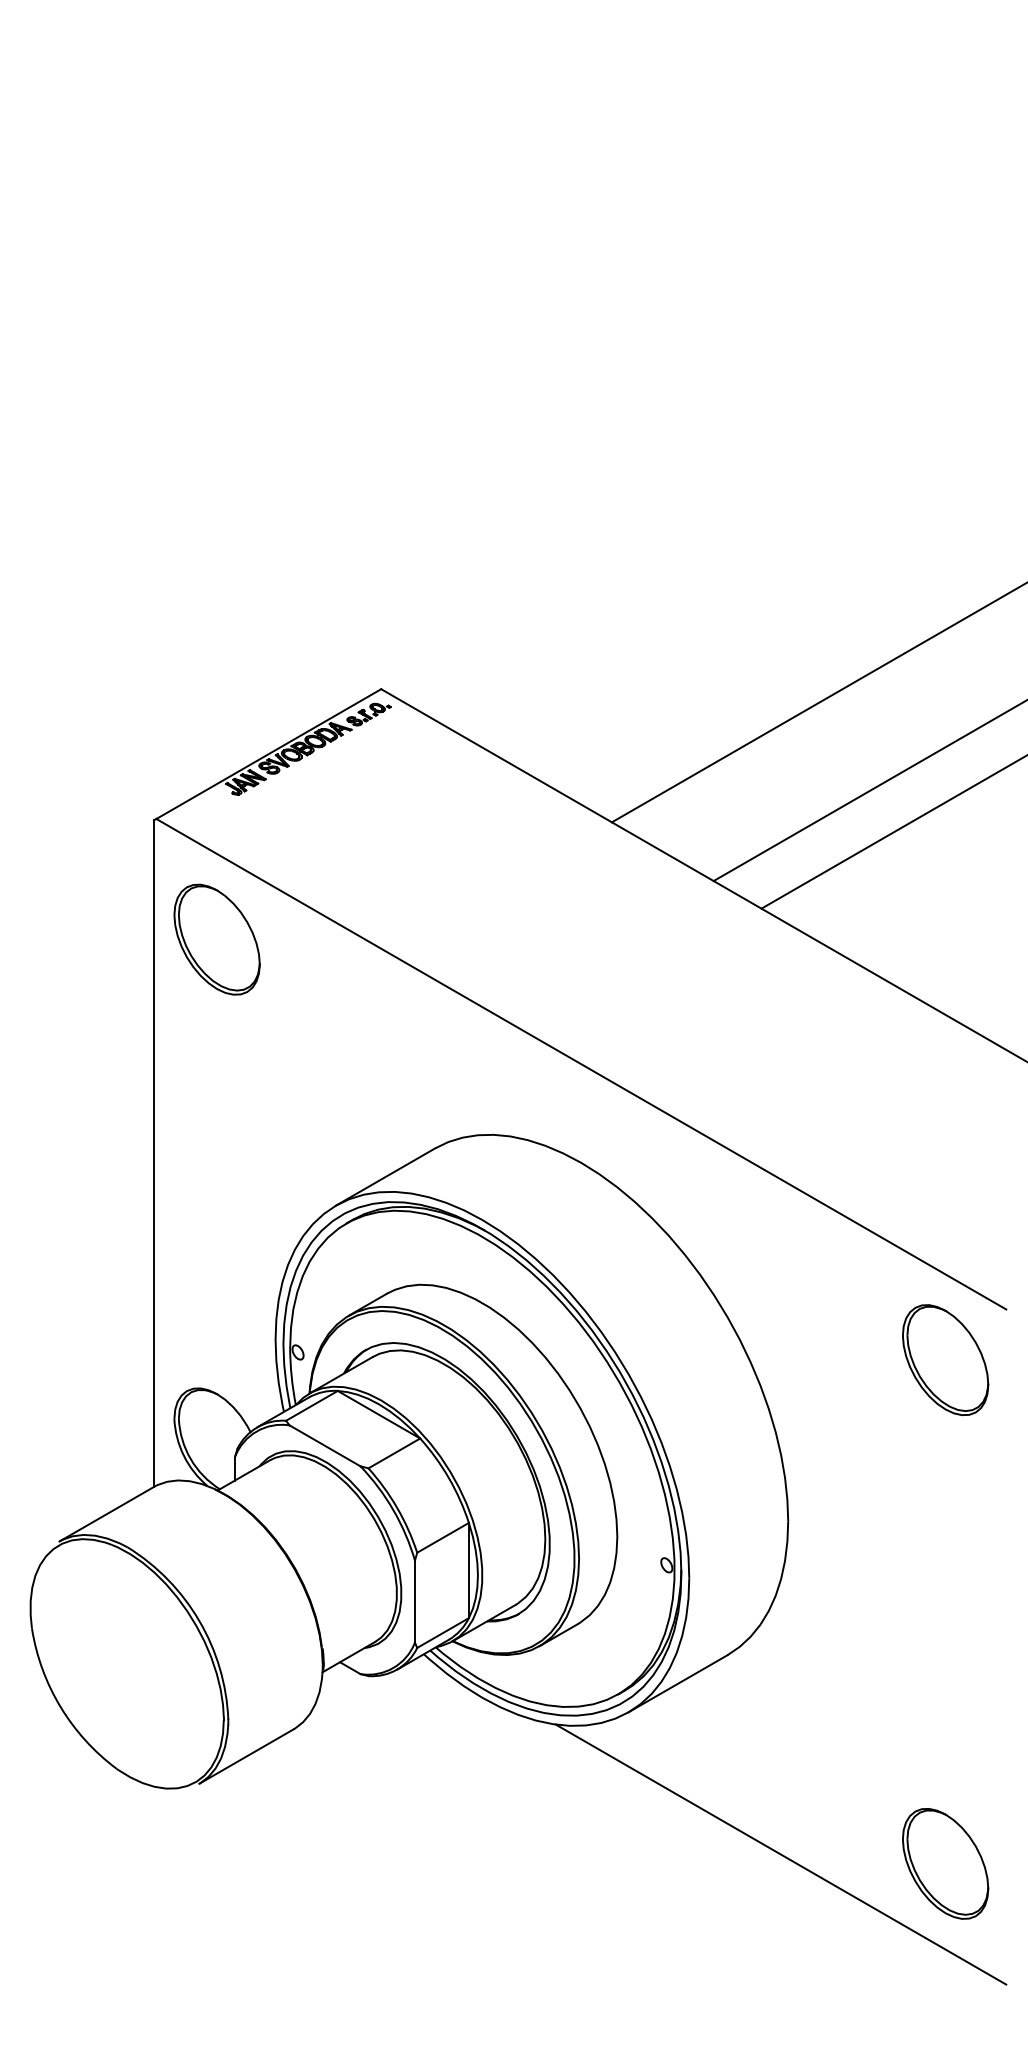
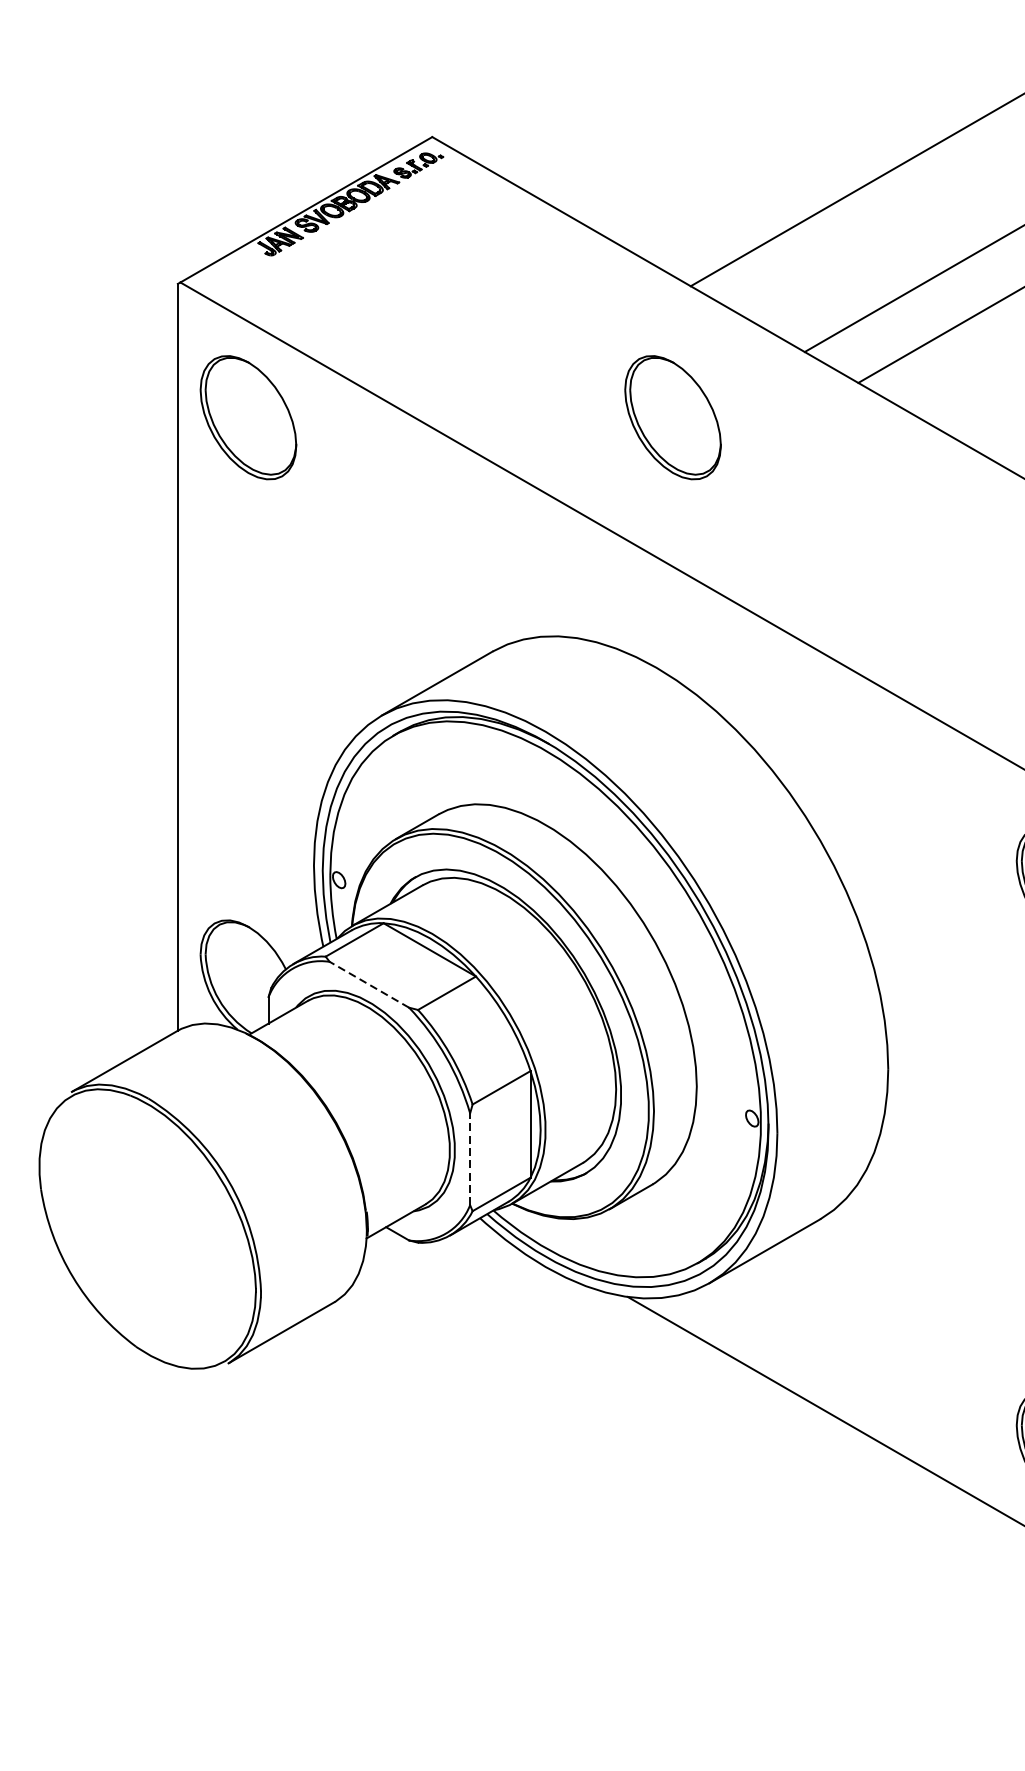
part: (595, 939) -> (672, 417), added
line: (325, 1445) -> (369, 984), solid -> dashed
line: (414, 1601) -> (469, 1159), solid -> dashed

